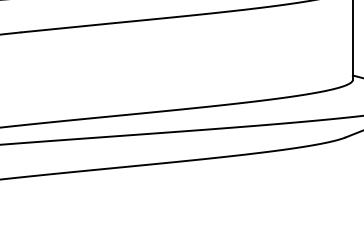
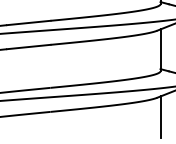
line: (352, 180) -> (160, 117), added

